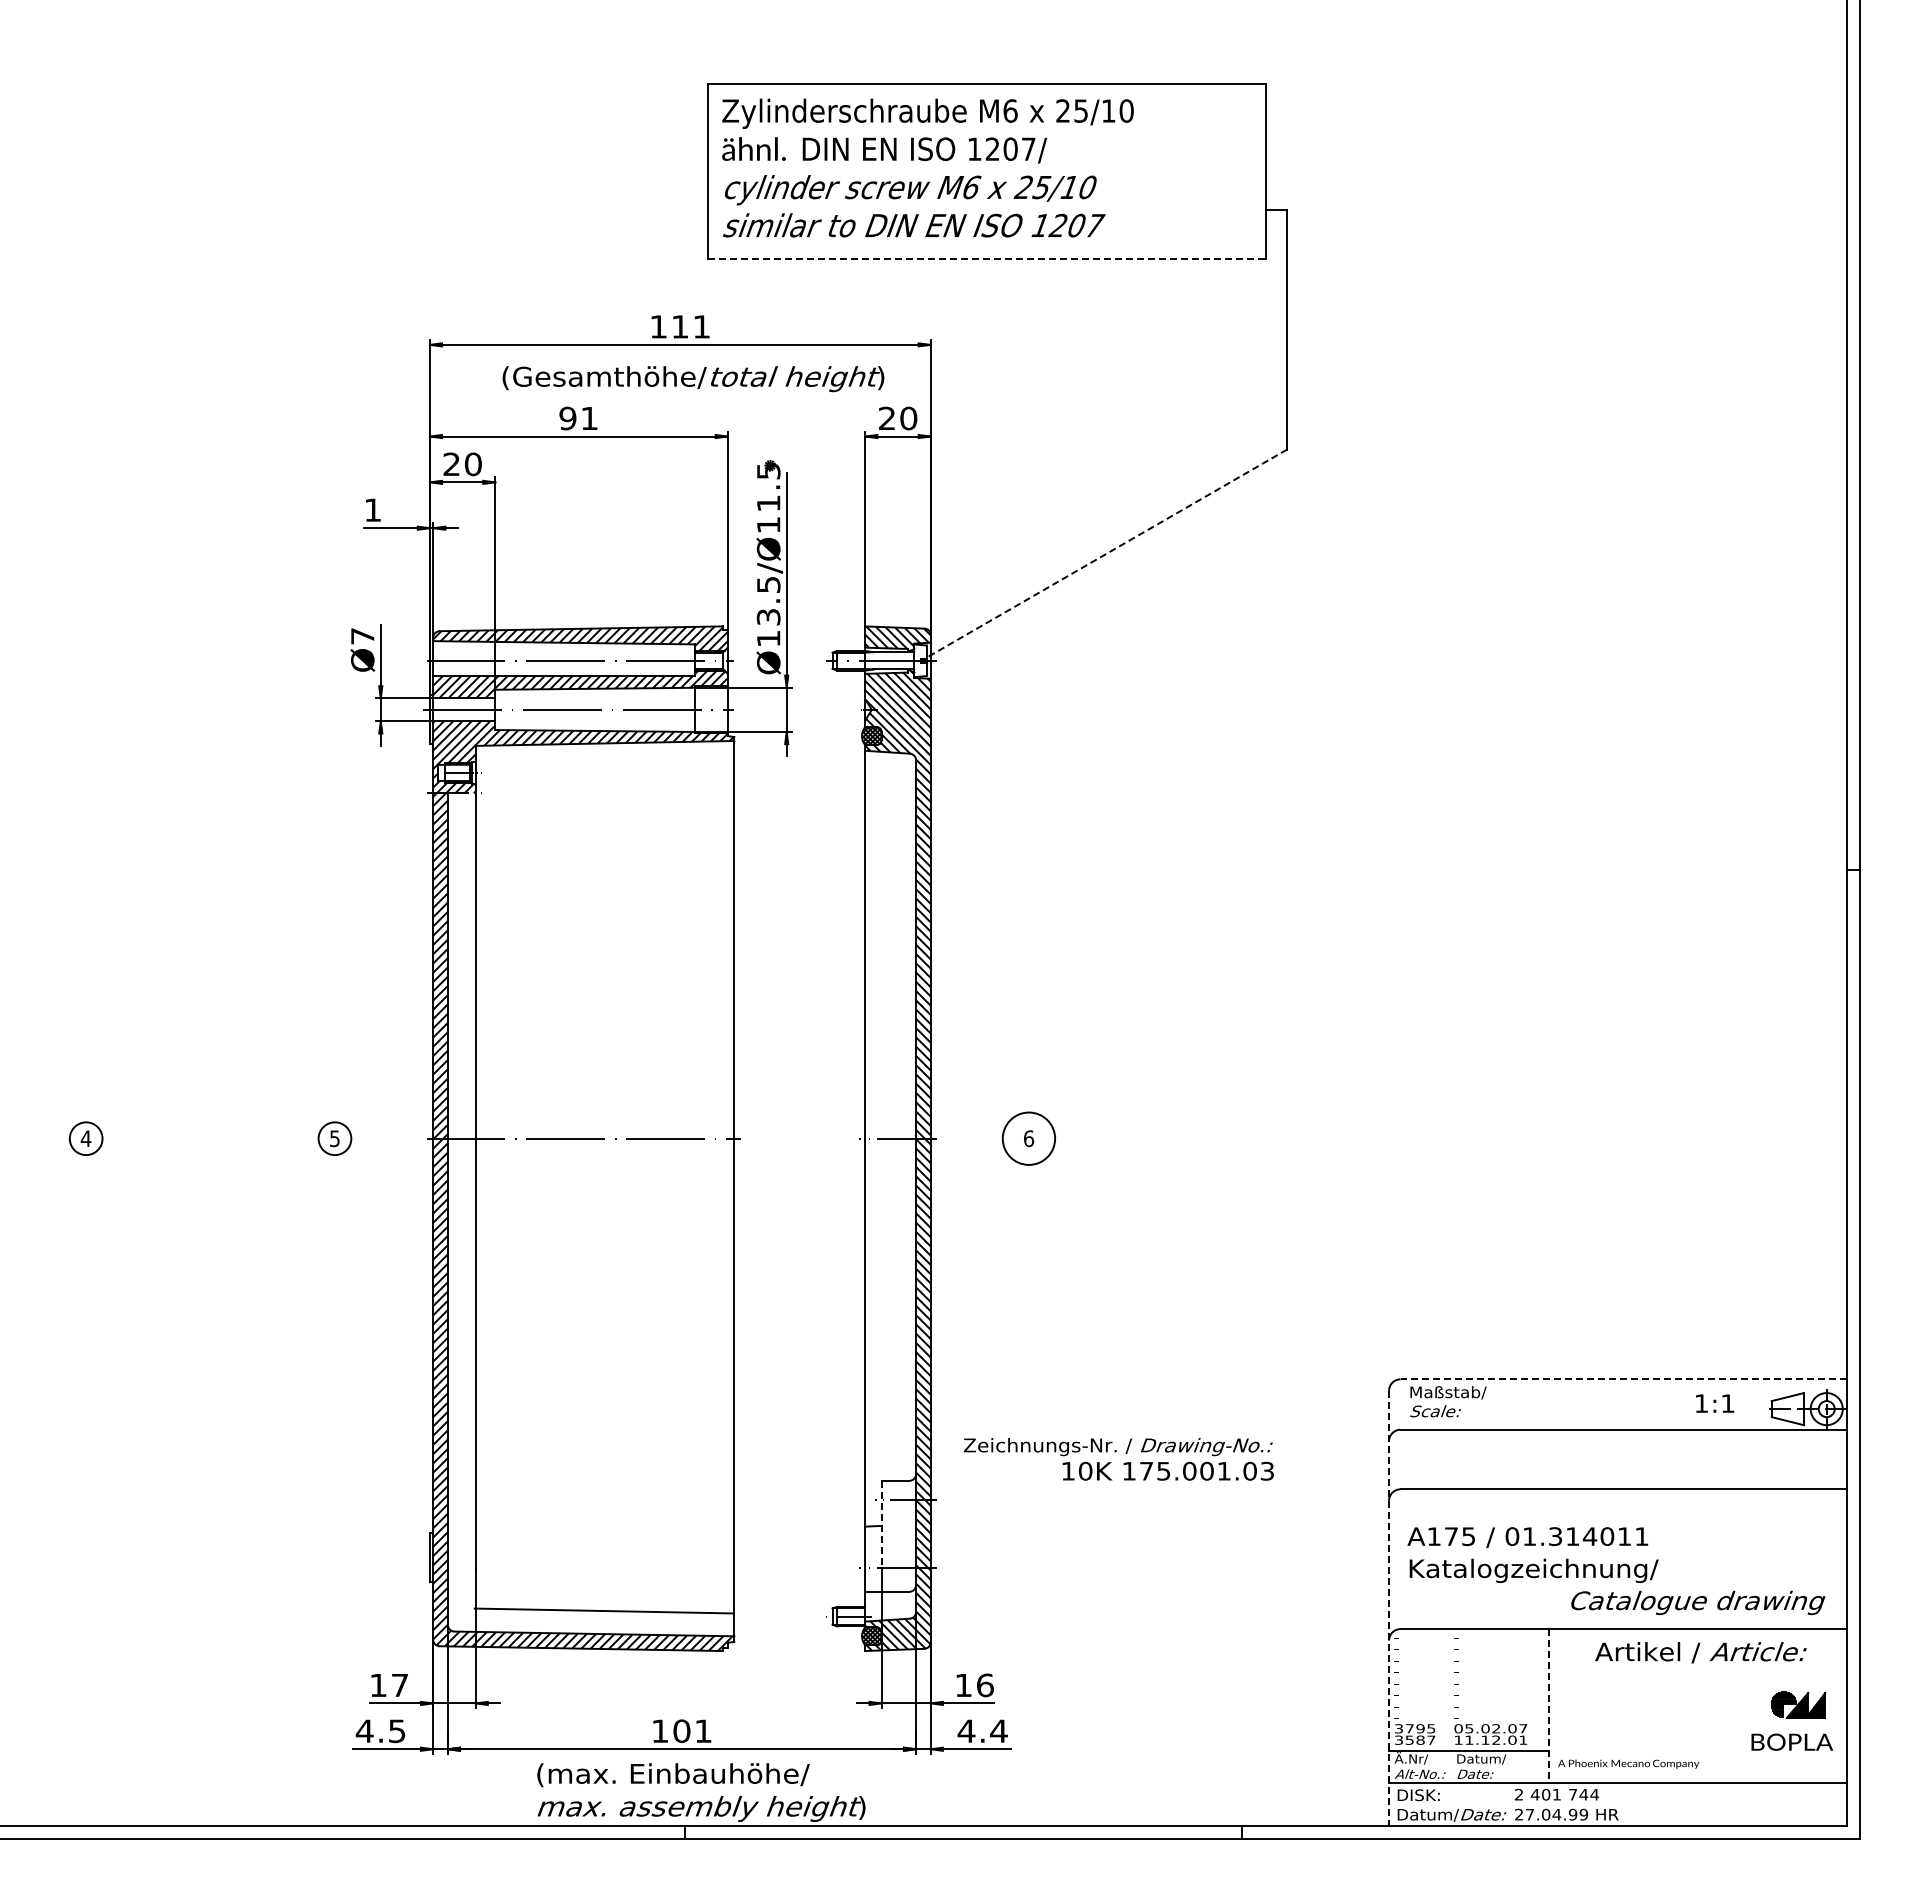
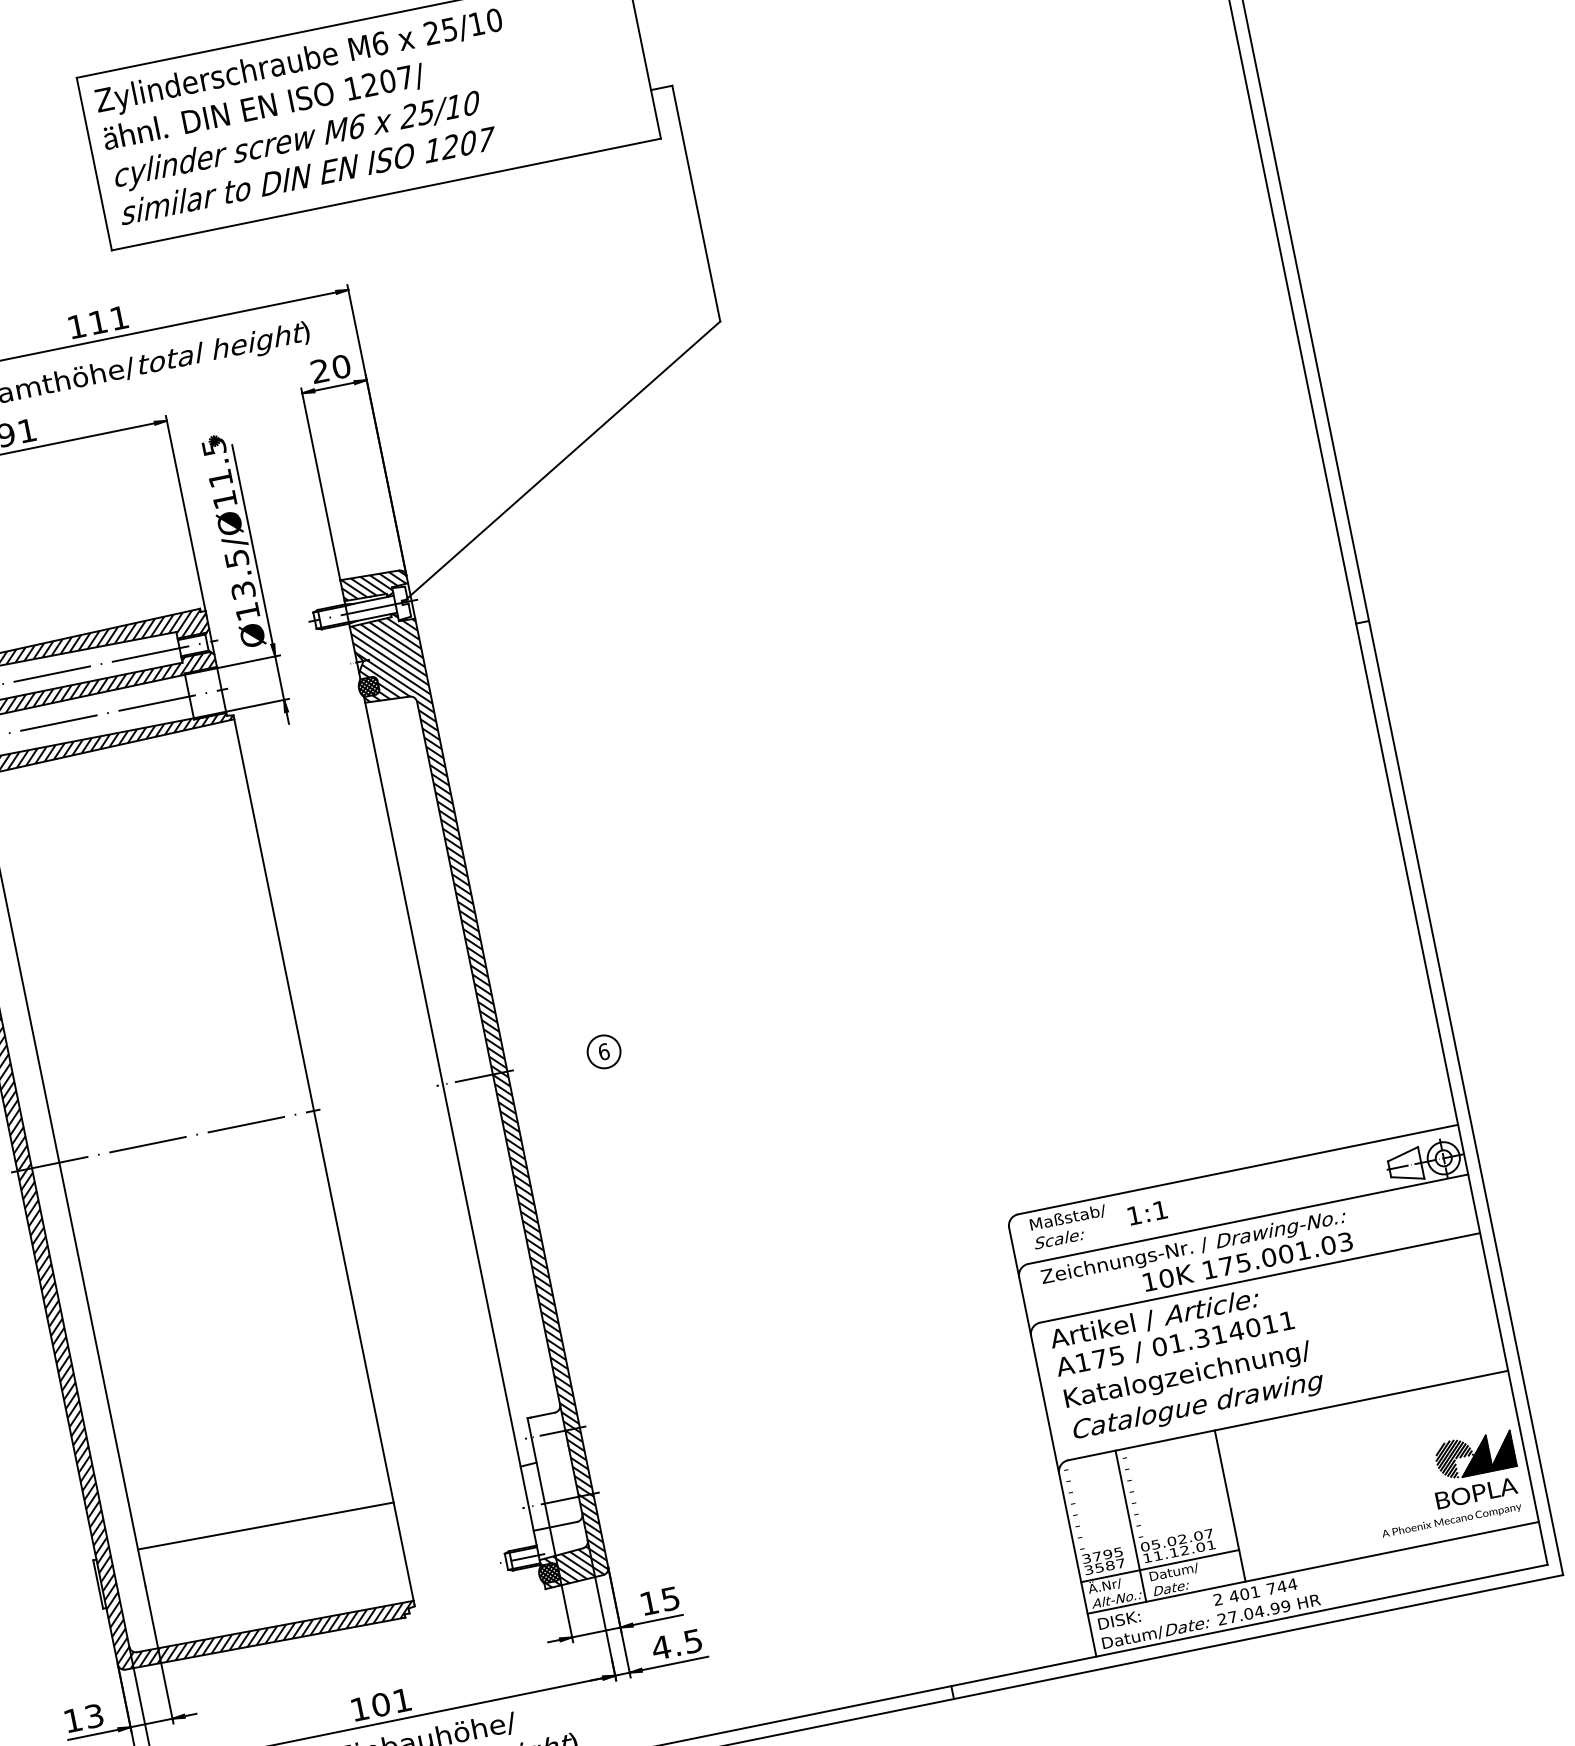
line: (986, 259) -> (386, 194), dashed -> solid
line: (1103, 555) -> (560, 462), dashed -> solid
circle: (1028, 1138) -> (603, 1051), size x0.62
line: (1623, 1379) -> (1237, 1169), dashed -> solid
text: (1715, 1403) -> (1148, 1212), moved
text: (1118, 1459) -> (1196, 1260), moved
line: (881, 1524) -> (536, 1461), dashed -> solid
text: (1698, 1602) -> (1198, 1406), moved
line: (1389, 1608) -> (1053, 1442), dashed -> solid
line: (603, 1610) -> (265, 1525), moved
text: (1700, 1652) -> (1154, 1319), moved
text: (400, 1685) -> (94, 1716), 17 -> 13
text: (985, 1685) -> (670, 1598), 16 -> 15
part: (1797, 1704) -> (1474, 1455), size x1.43
line: (1448, 1705) -> (1130, 1525), added
line: (1549, 1705) -> (1230, 1505), dashed -> solid
text: (998, 1731) -> (692, 1641), 4.4 -> 4.5
text: (1628, 1763) -> (1451, 1520), moved

